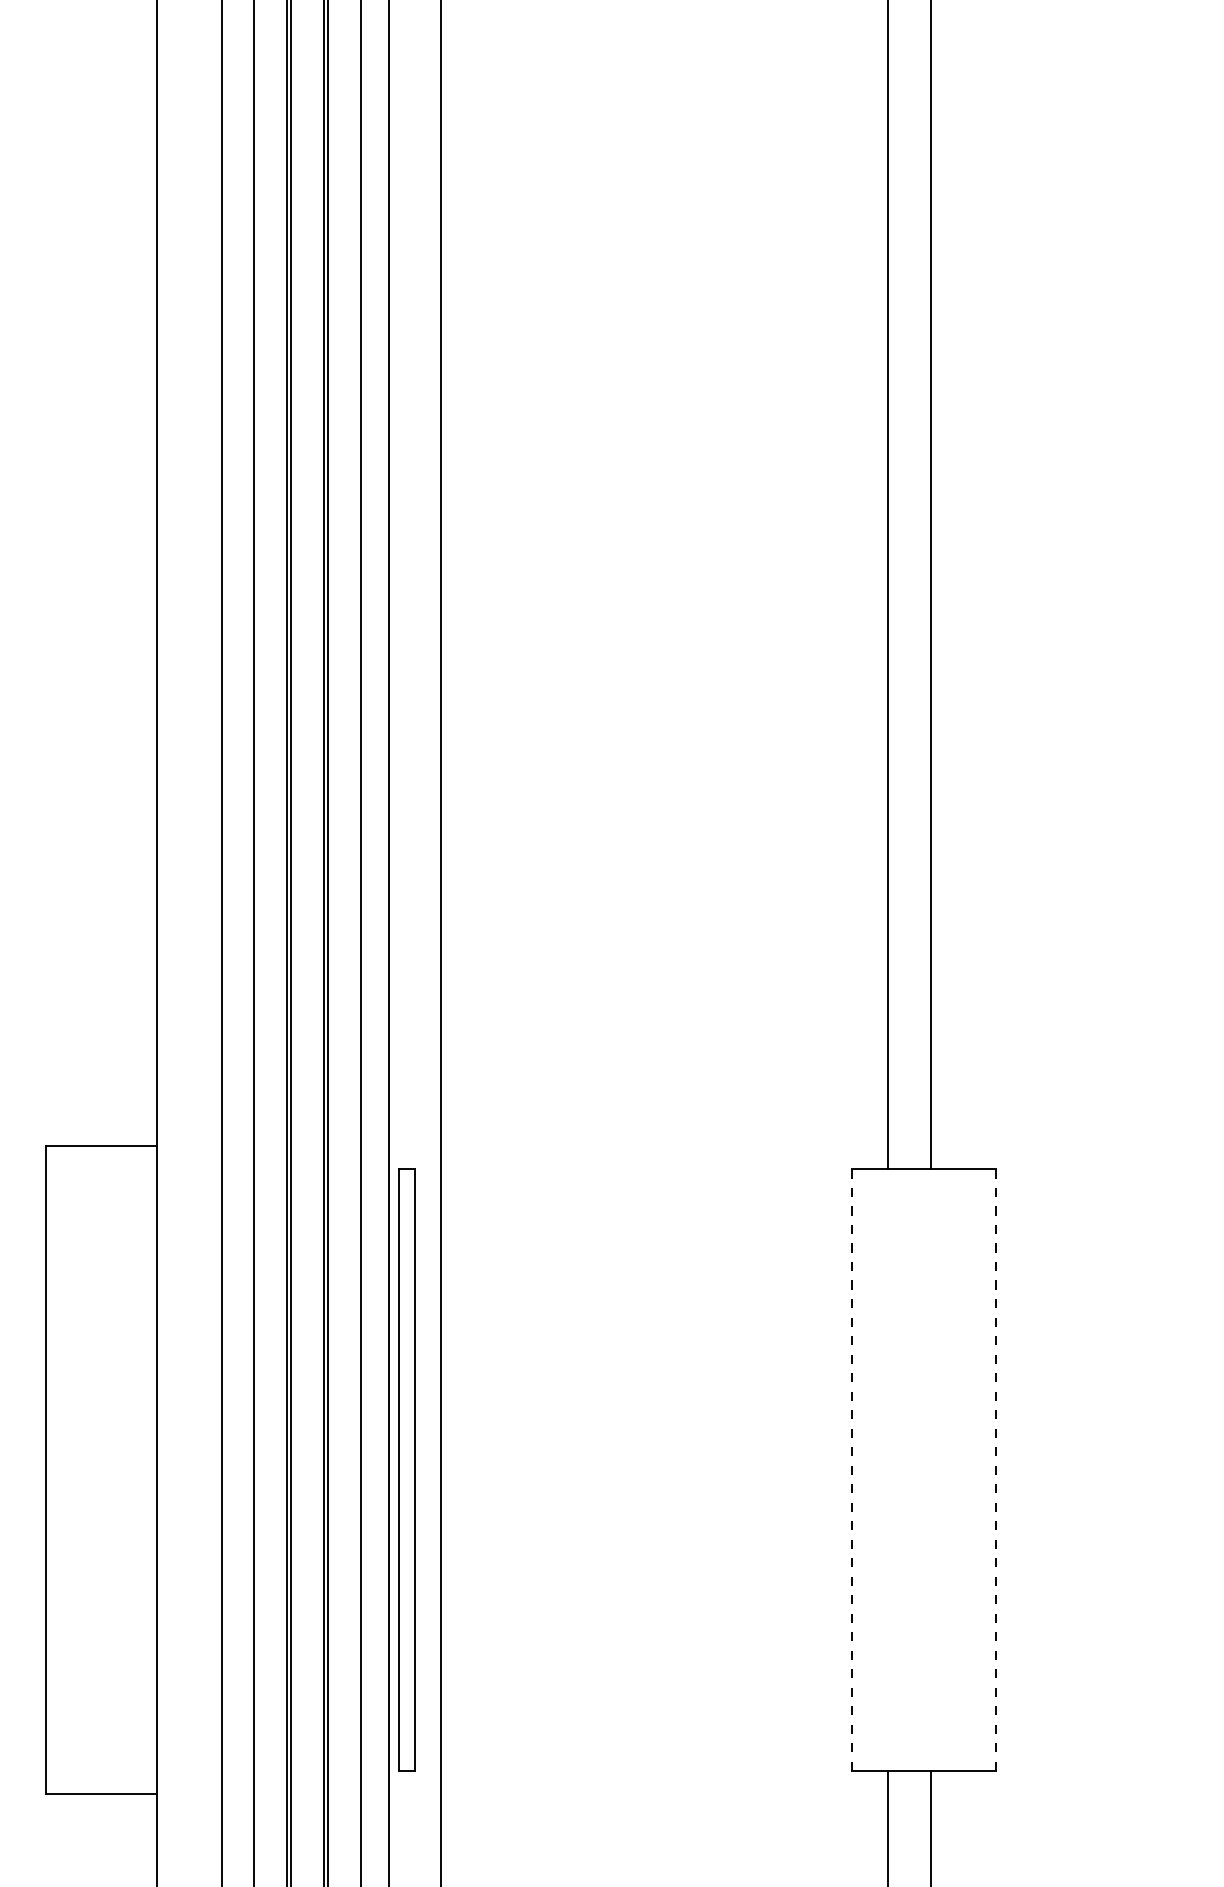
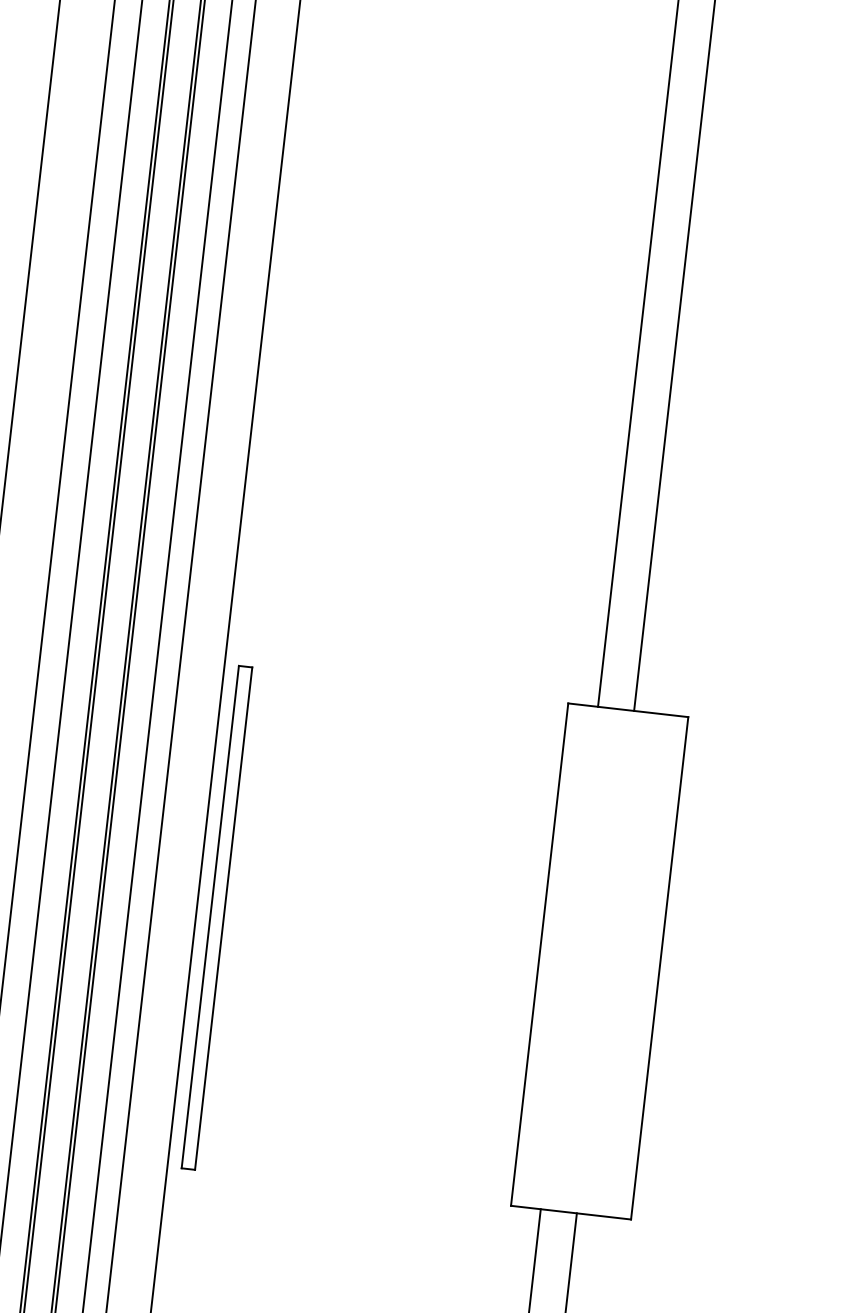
part: (406, 1469) -> (216, 917), moved
line: (852, 1470) -> (539, 954), dashed -> solid
line: (996, 1470) -> (660, 968), dashed -> solid

